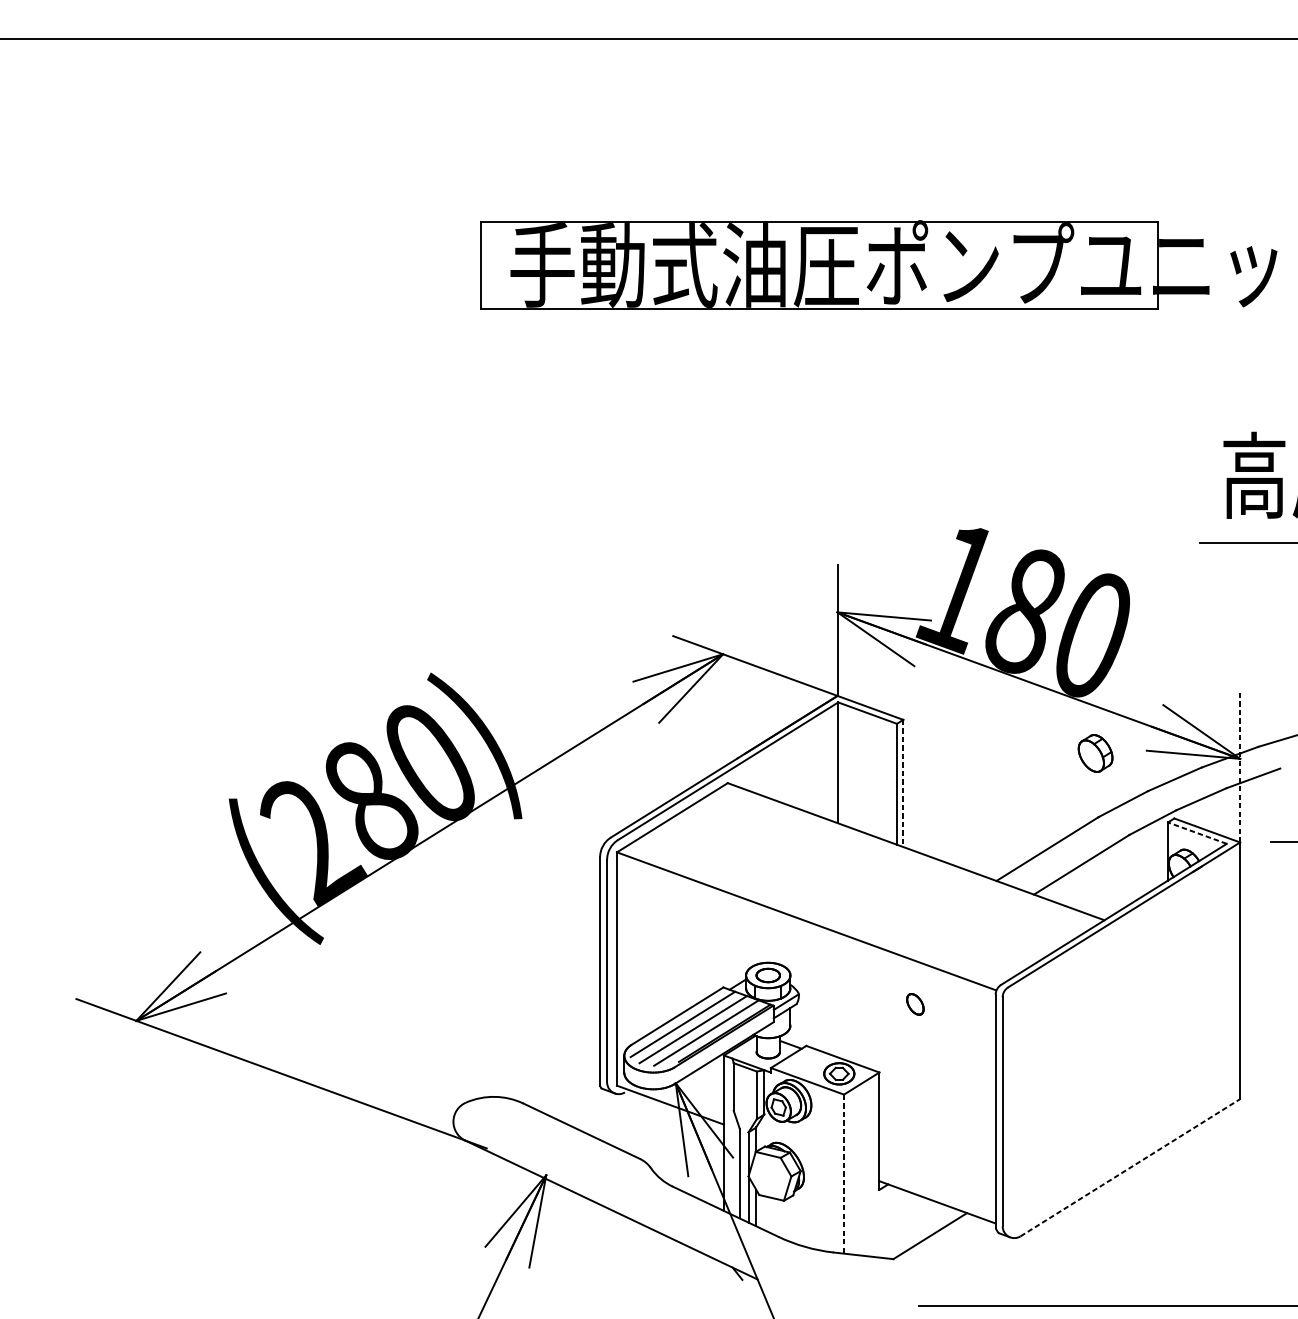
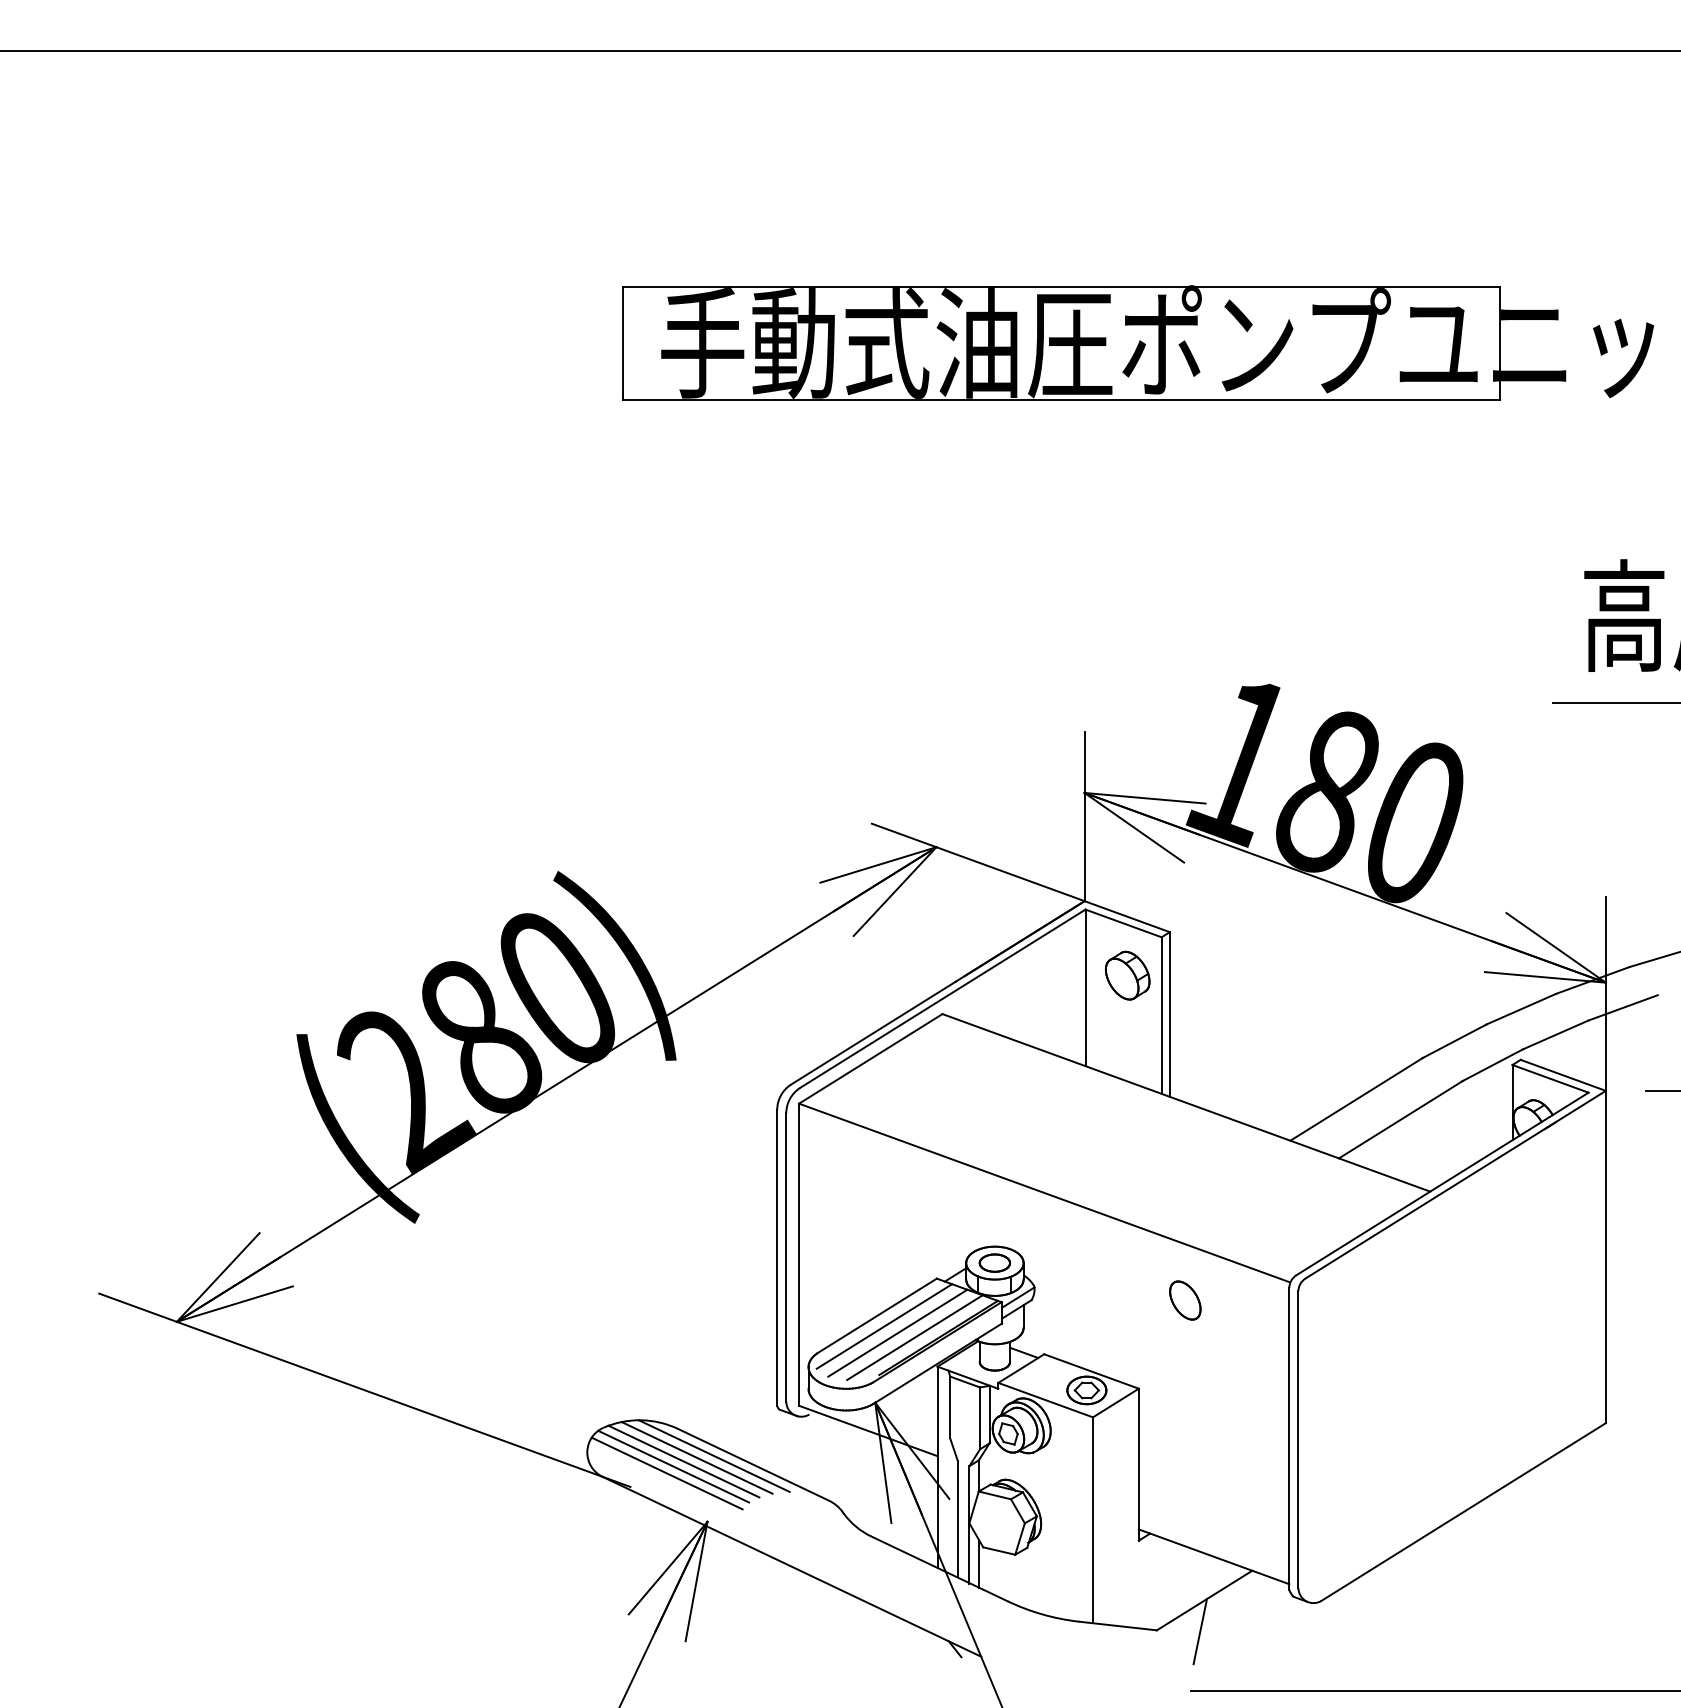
part: (1095, 753) -> (1127, 975), moved
line: (1239, 767) -> (1605, 993), dashed -> solid
line: (903, 783) -> (1169, 1014), dashed -> solid
line: (1197, 832) -> (1550, 1078), dashed -> solid
part: (915, 1004) -> (1185, 1300), size x1.43
line: (550, 1124) -> (713, 1455), added
line: (537, 1125) -> (696, 1457), added
line: (527, 1128) -> (683, 1461), added
line: (520, 1132) -> (673, 1466), added
line: (514, 1138) -> (666, 1473), added
line: (1130, 1168) -> (1463, 1512), dashed -> solid
line: (843, 1174) -> (1092, 1520), dashed -> solid
line: (927, 1260) -> (1200, 1631), added

